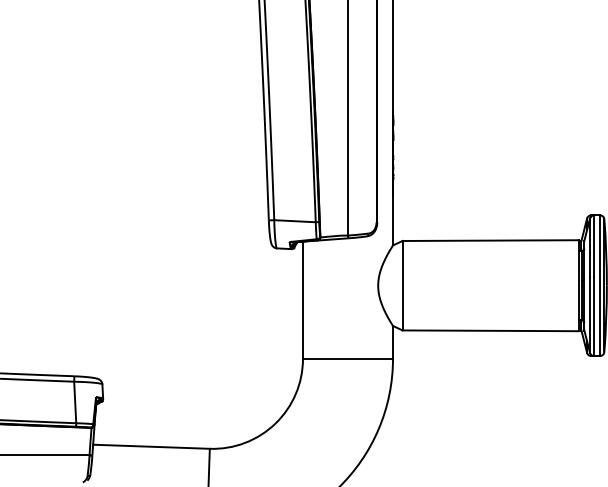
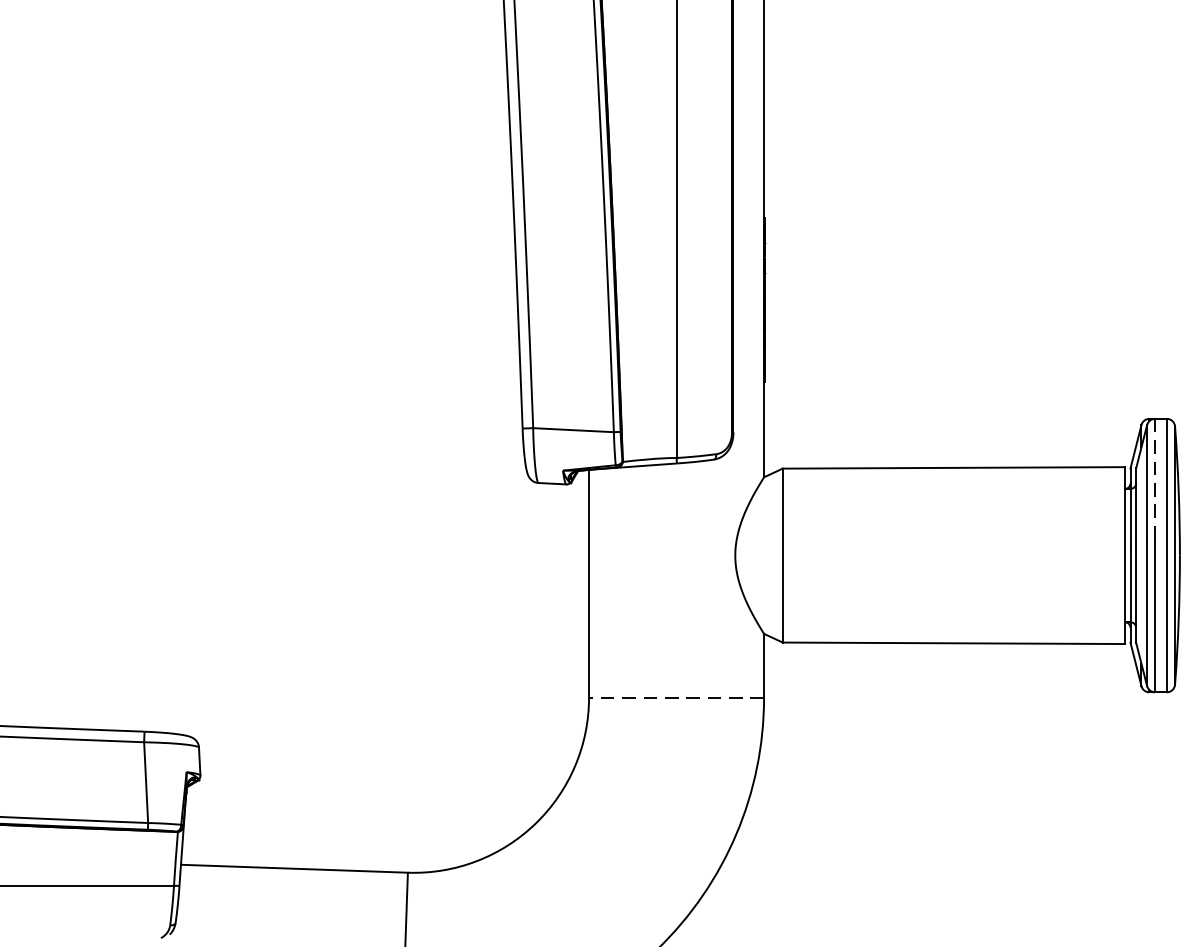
line: (594, 246) -> (1155, 479), solid -> dashed
line: (347, 358) -> (675, 697), solid -> dashed

